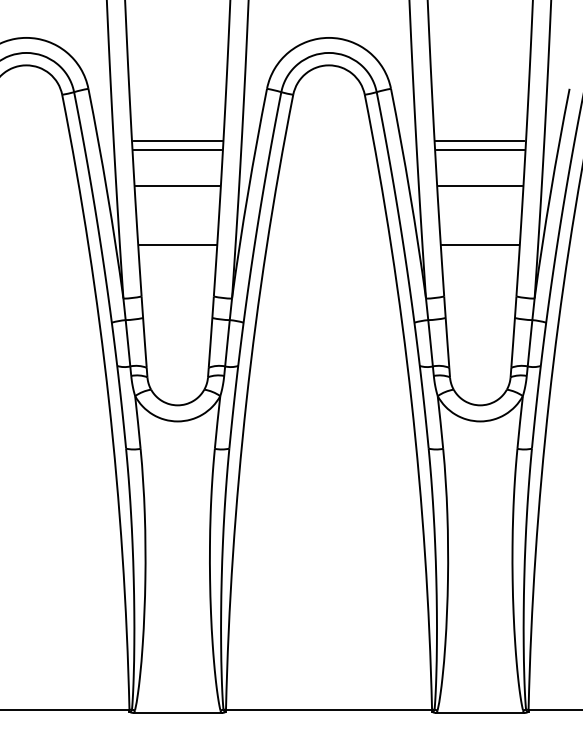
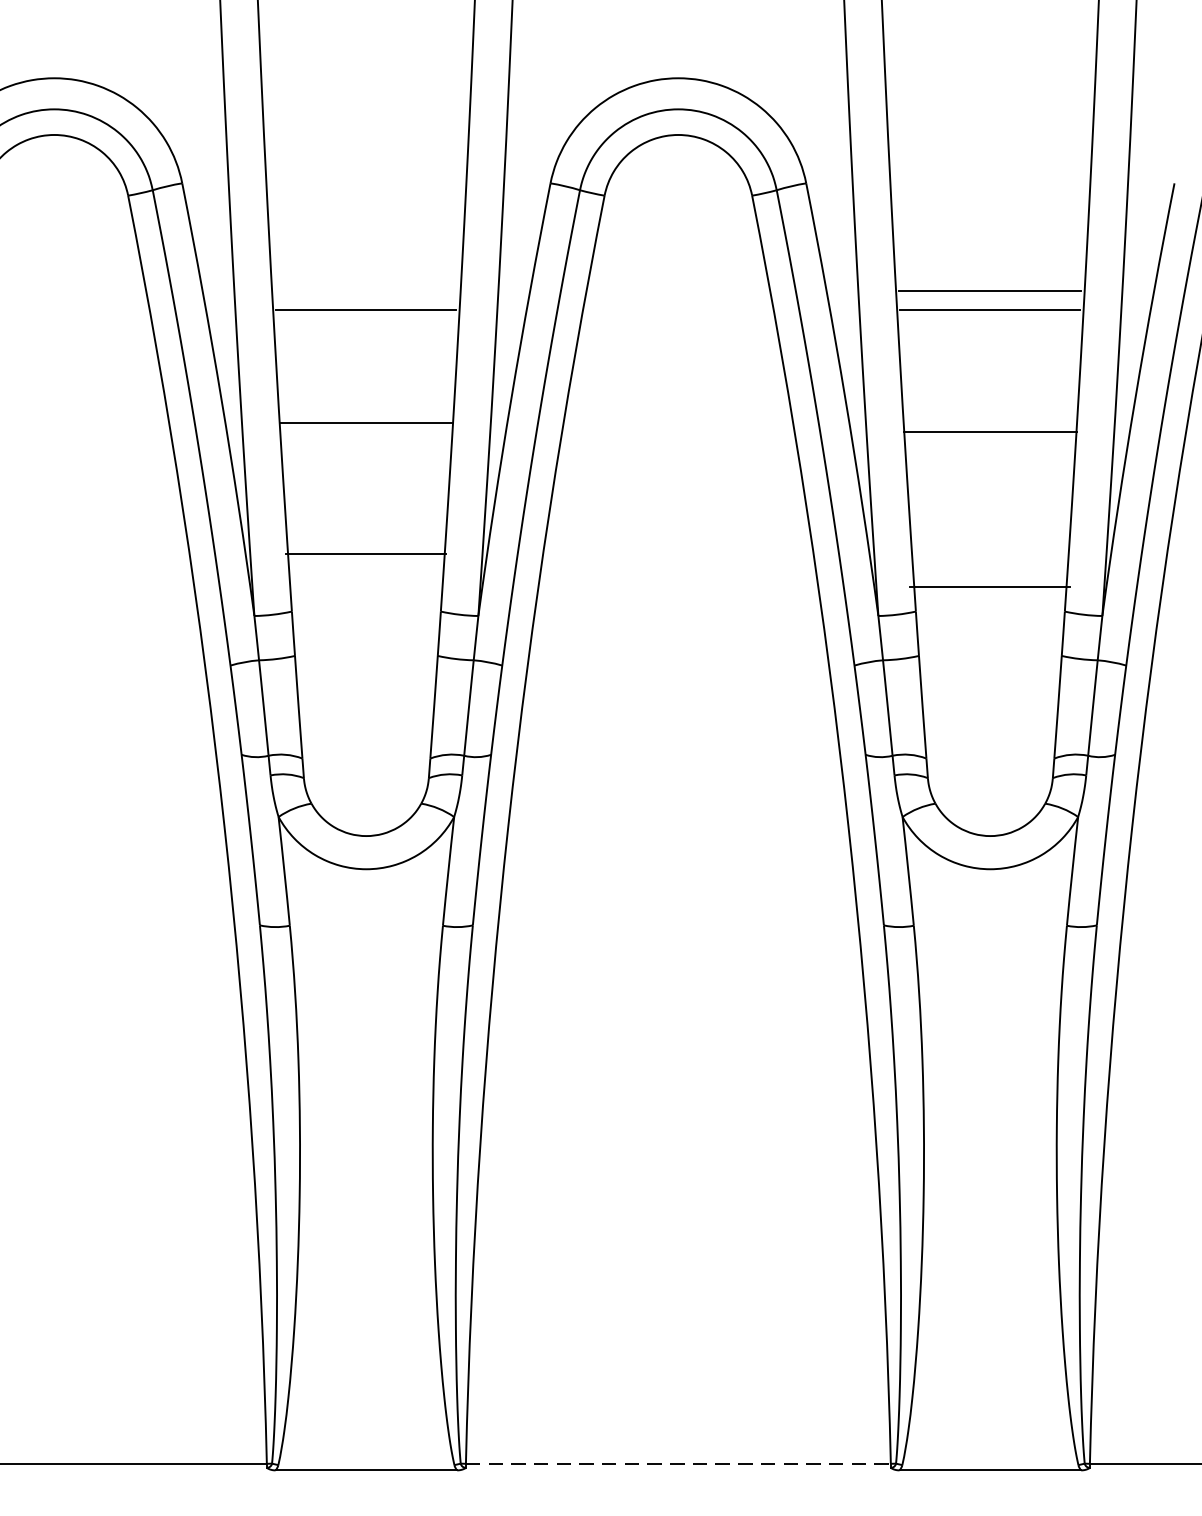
line: (177, 141) -> (365, 291), removed
line: (177, 186) -> (365, 423), moved
line: (480, 186) -> (990, 432), moved
line: (177, 244) -> (365, 553), moved
line: (480, 244) -> (990, 586), moved
line: (329, 709) -> (679, 1463), solid -> dashed

